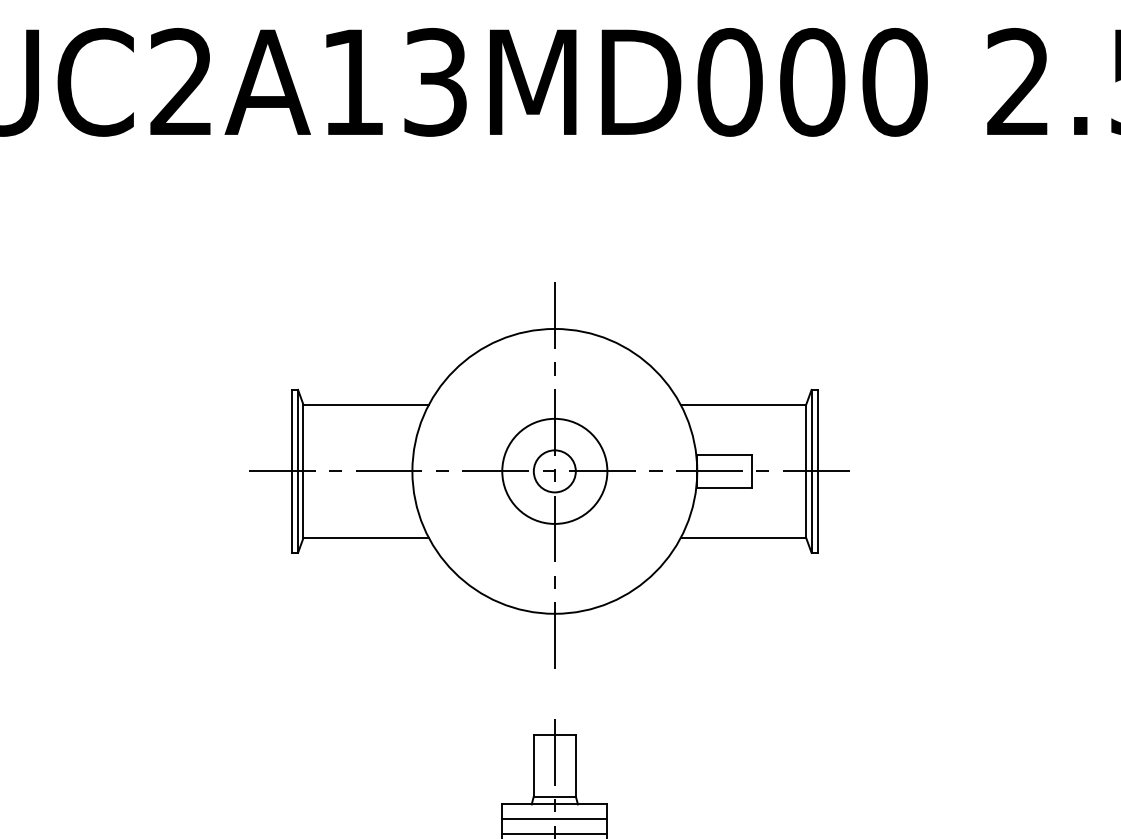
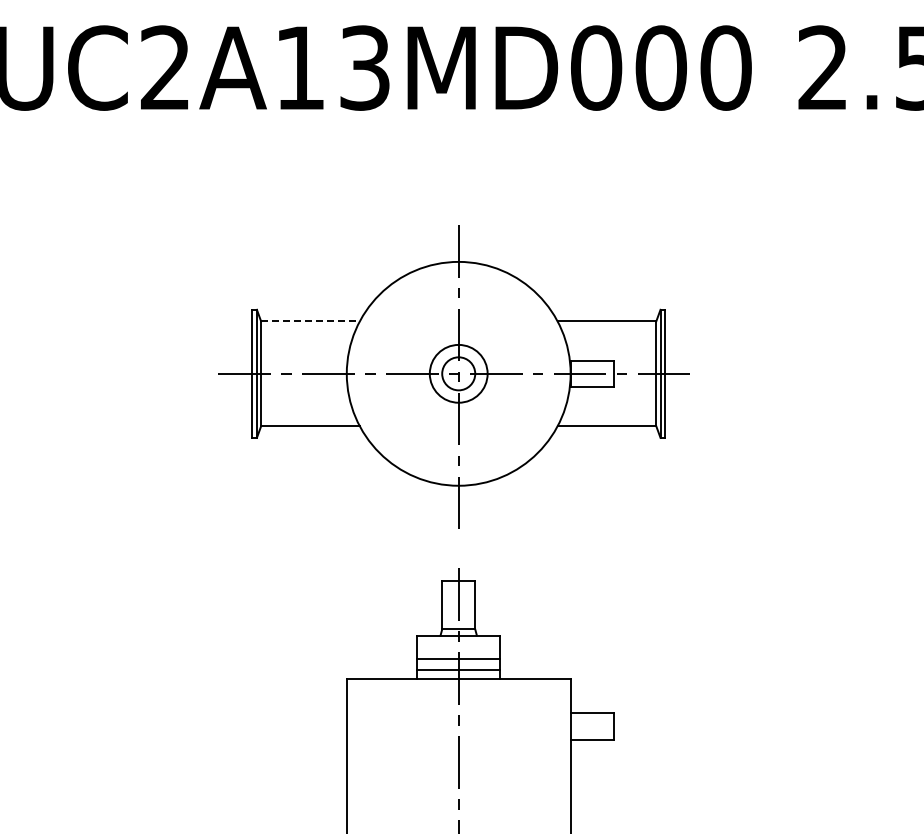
line: (366, 404) -> (310, 321), solid -> dashed
circle: (554, 470) -> (458, 373), size x0.7
line: (554, 819) -> (458, 647), removed

